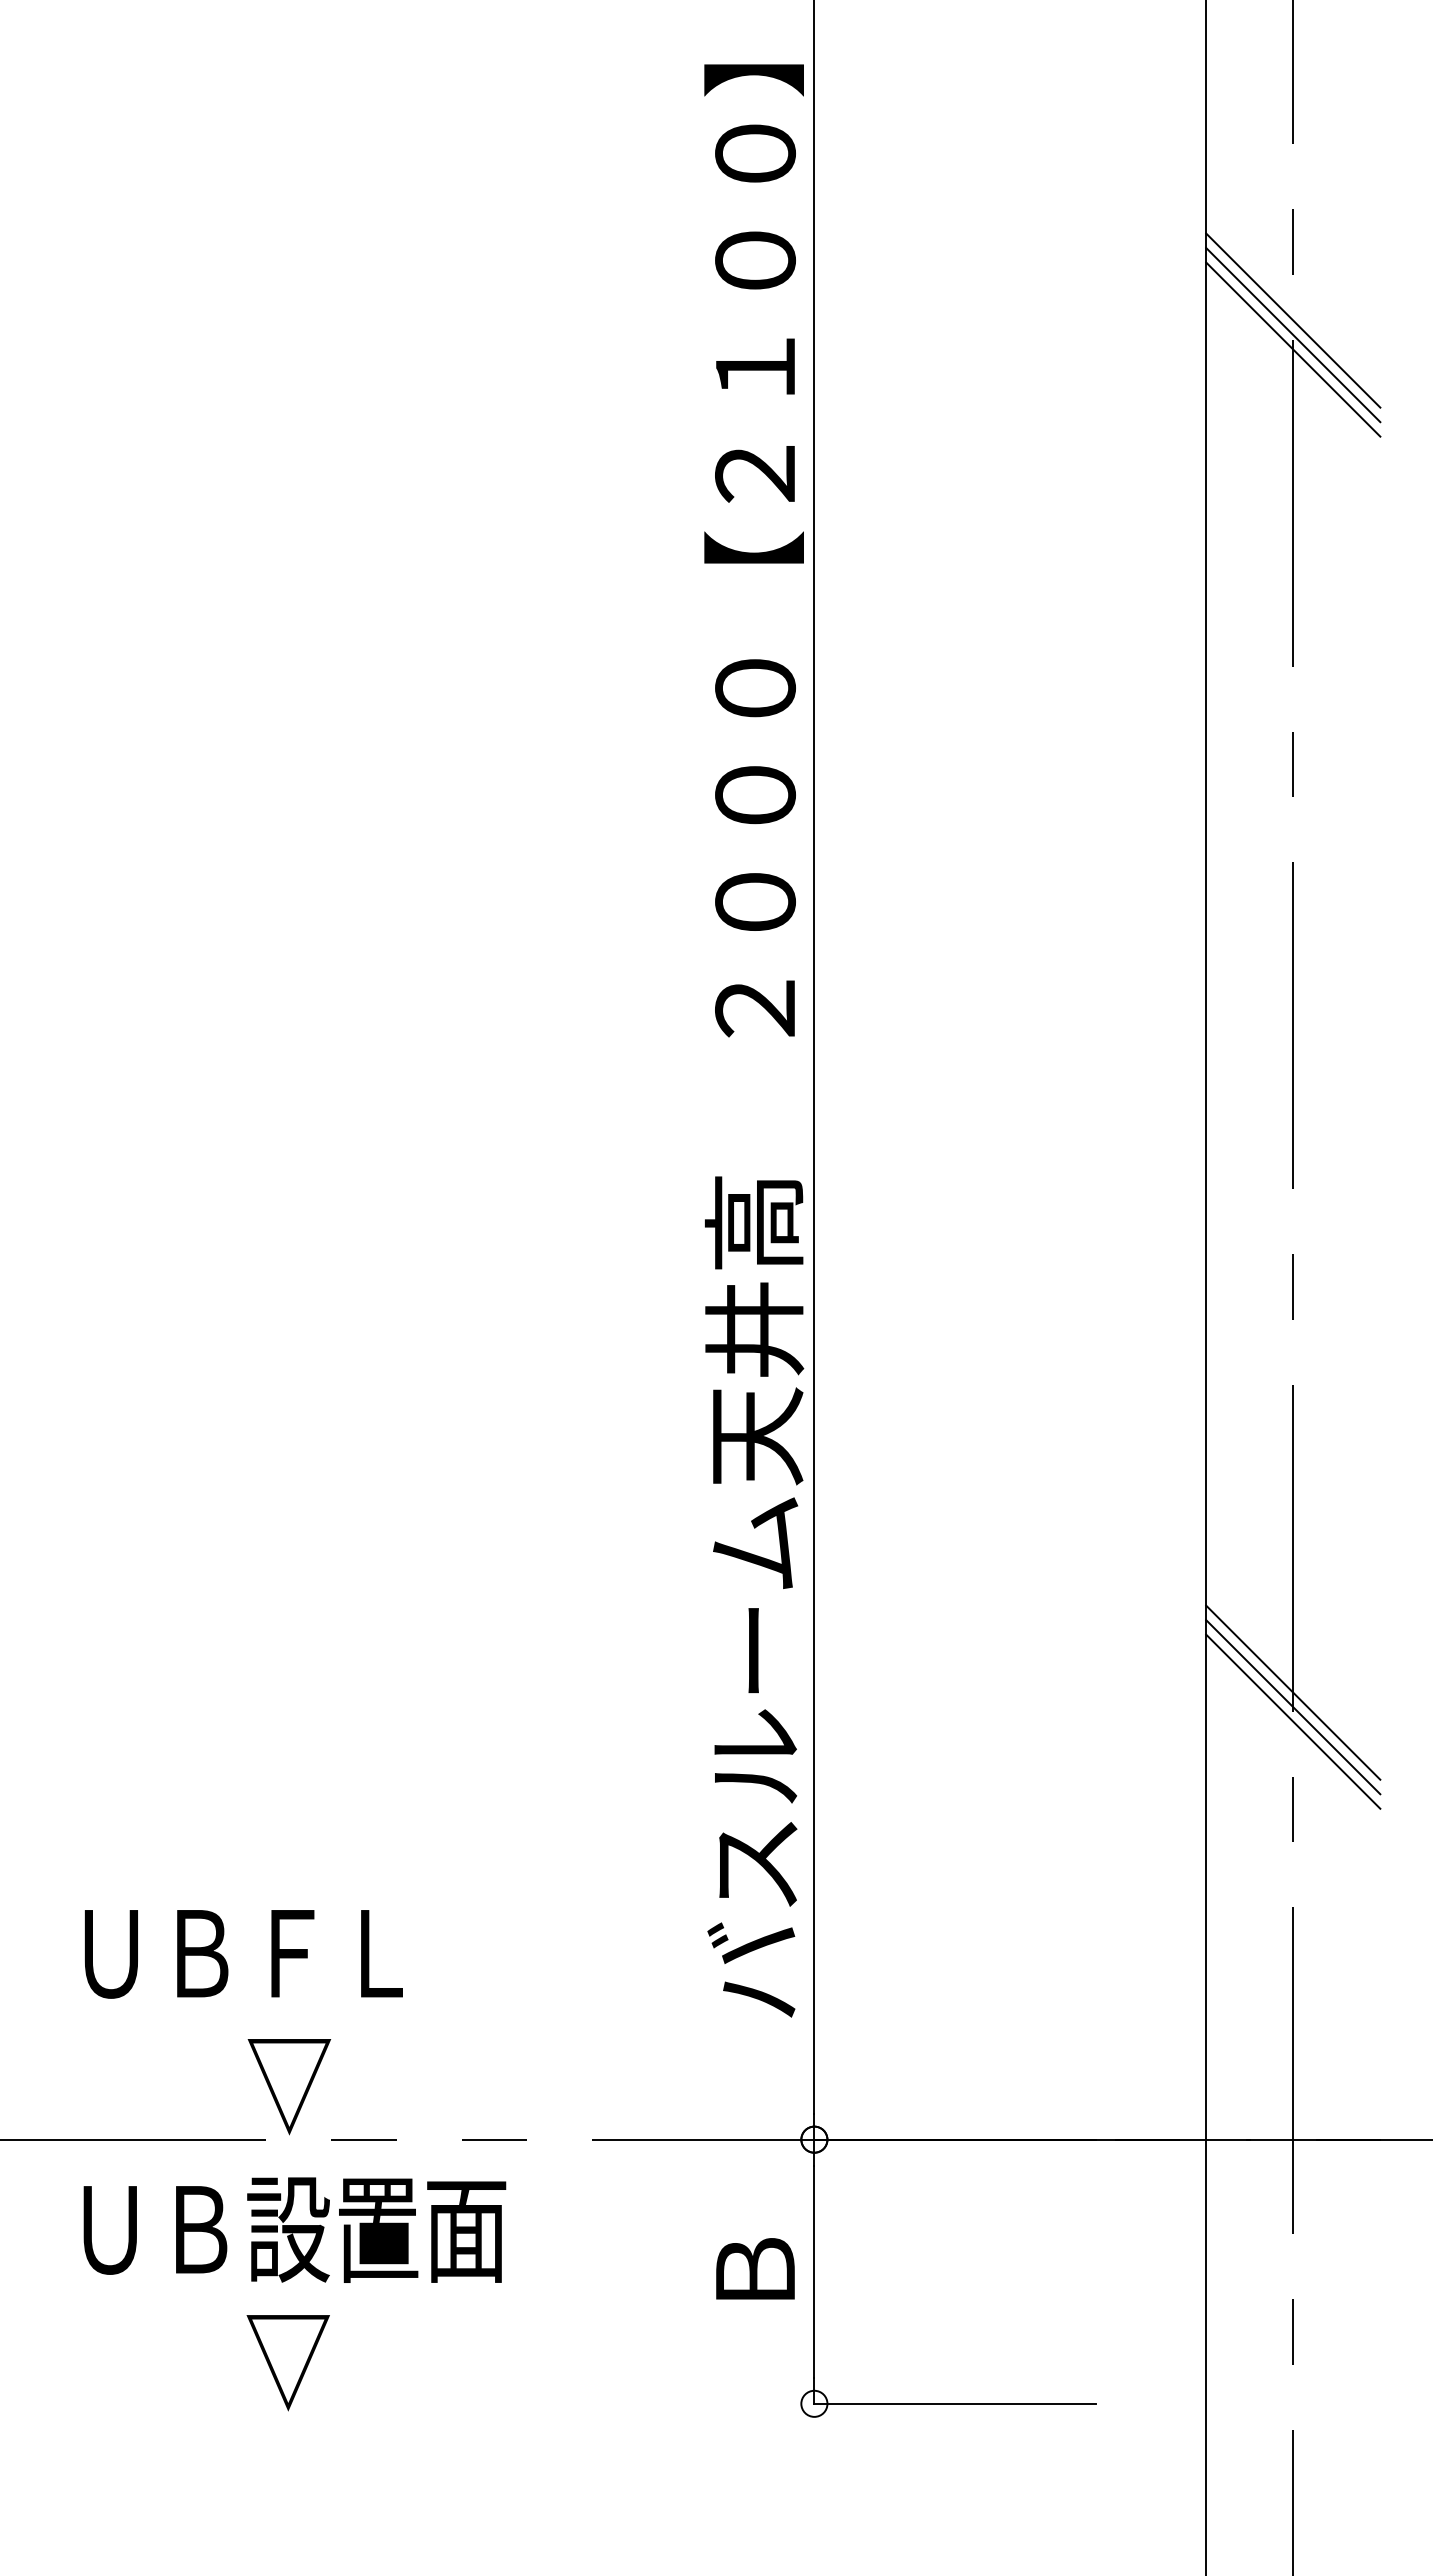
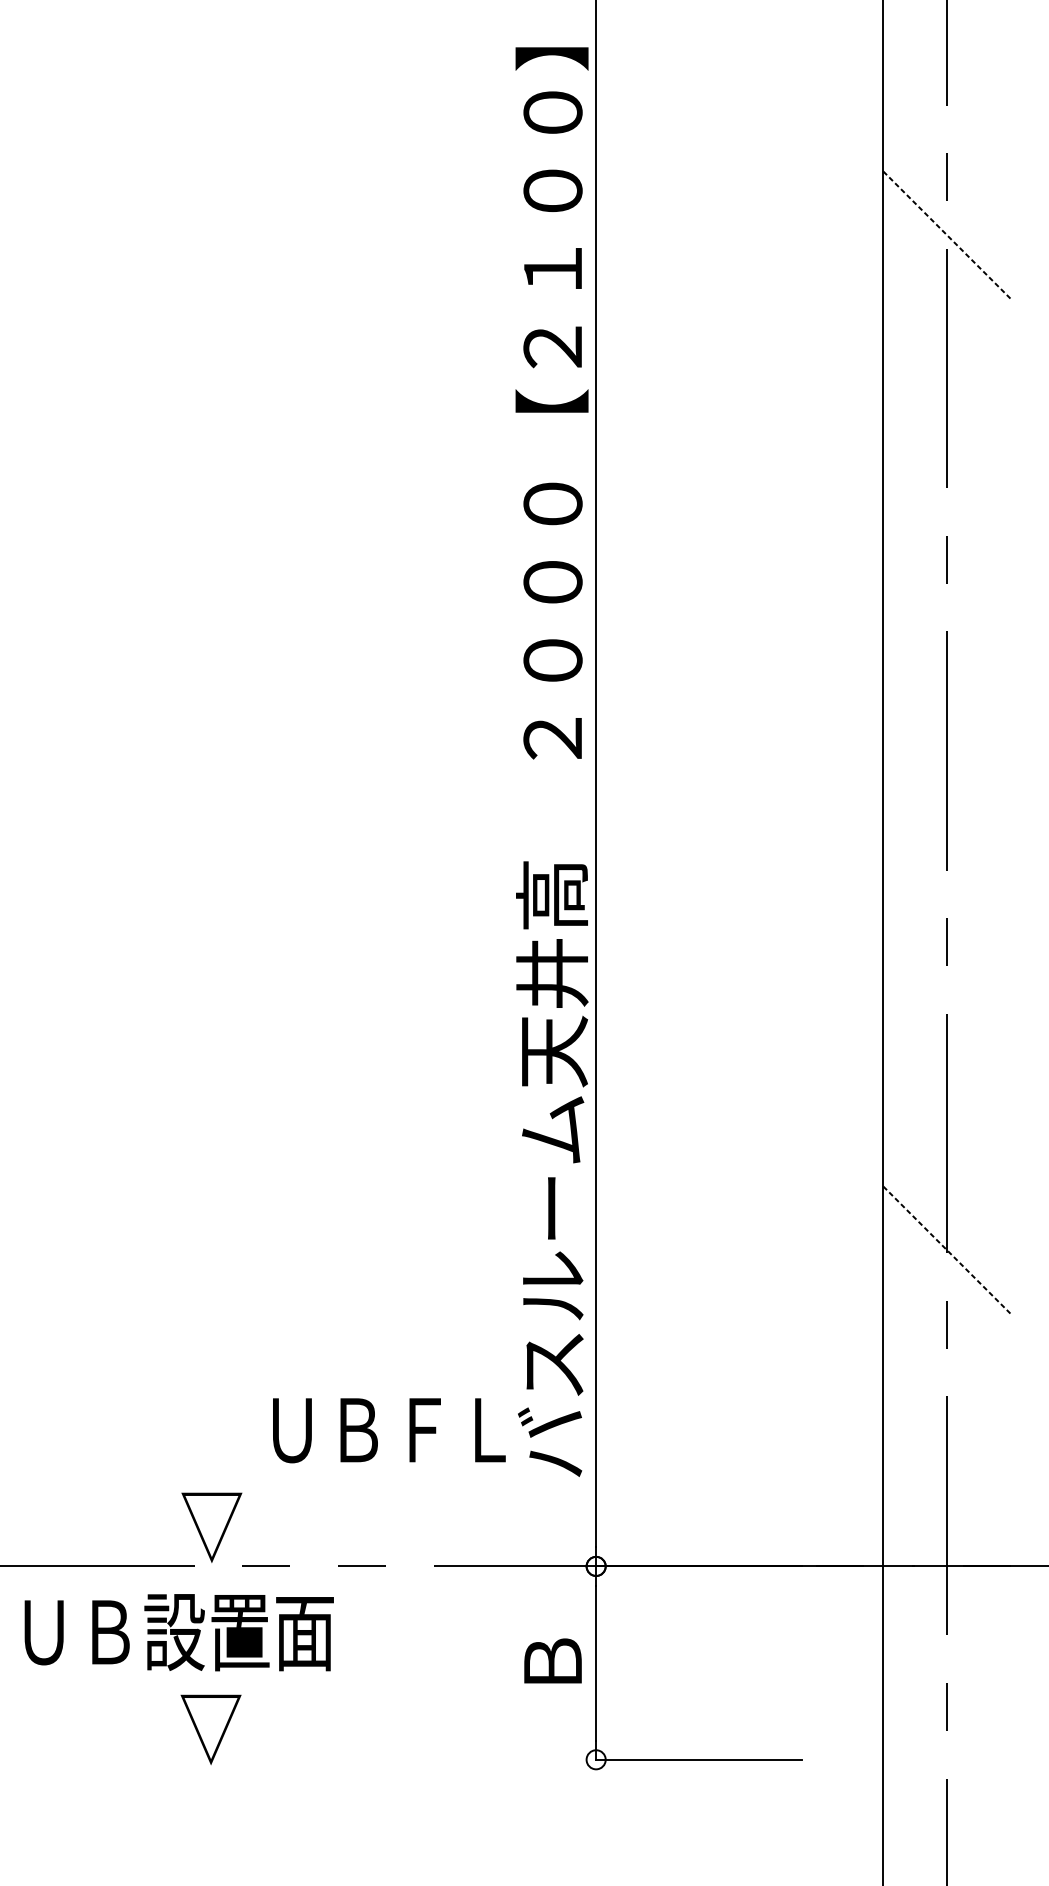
line: (1292, 320) -> (946, 234), solid -> dashed
line: (1293, 334) -> (946, 245), removed
line: (1293, 349) -> (946, 256), removed
line: (1293, 1692) -> (946, 1239), removed
line: (1292, 1706) -> (946, 1249), solid -> dashed
line: (1293, 1721) -> (946, 1260), removed
text: (243, 1954) -> (389, 1430), moved
text: (294, 2229) -> (178, 1632), moved

